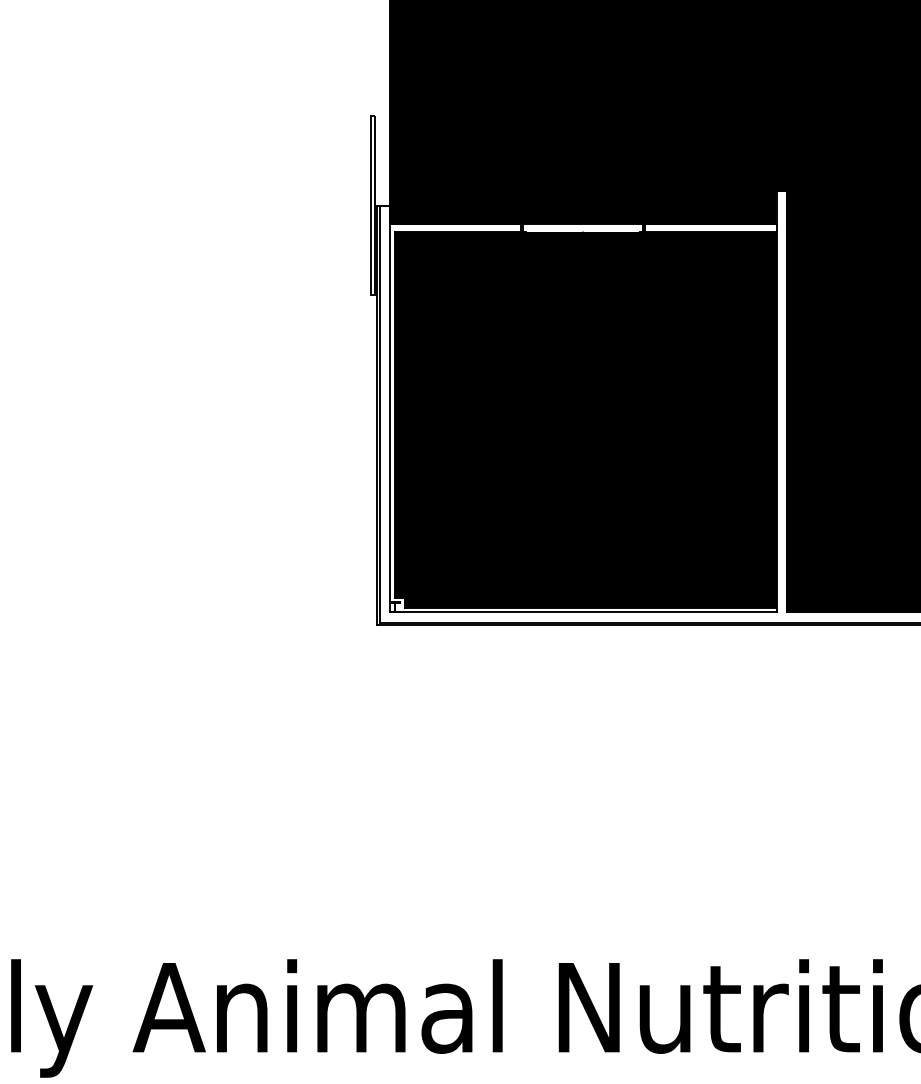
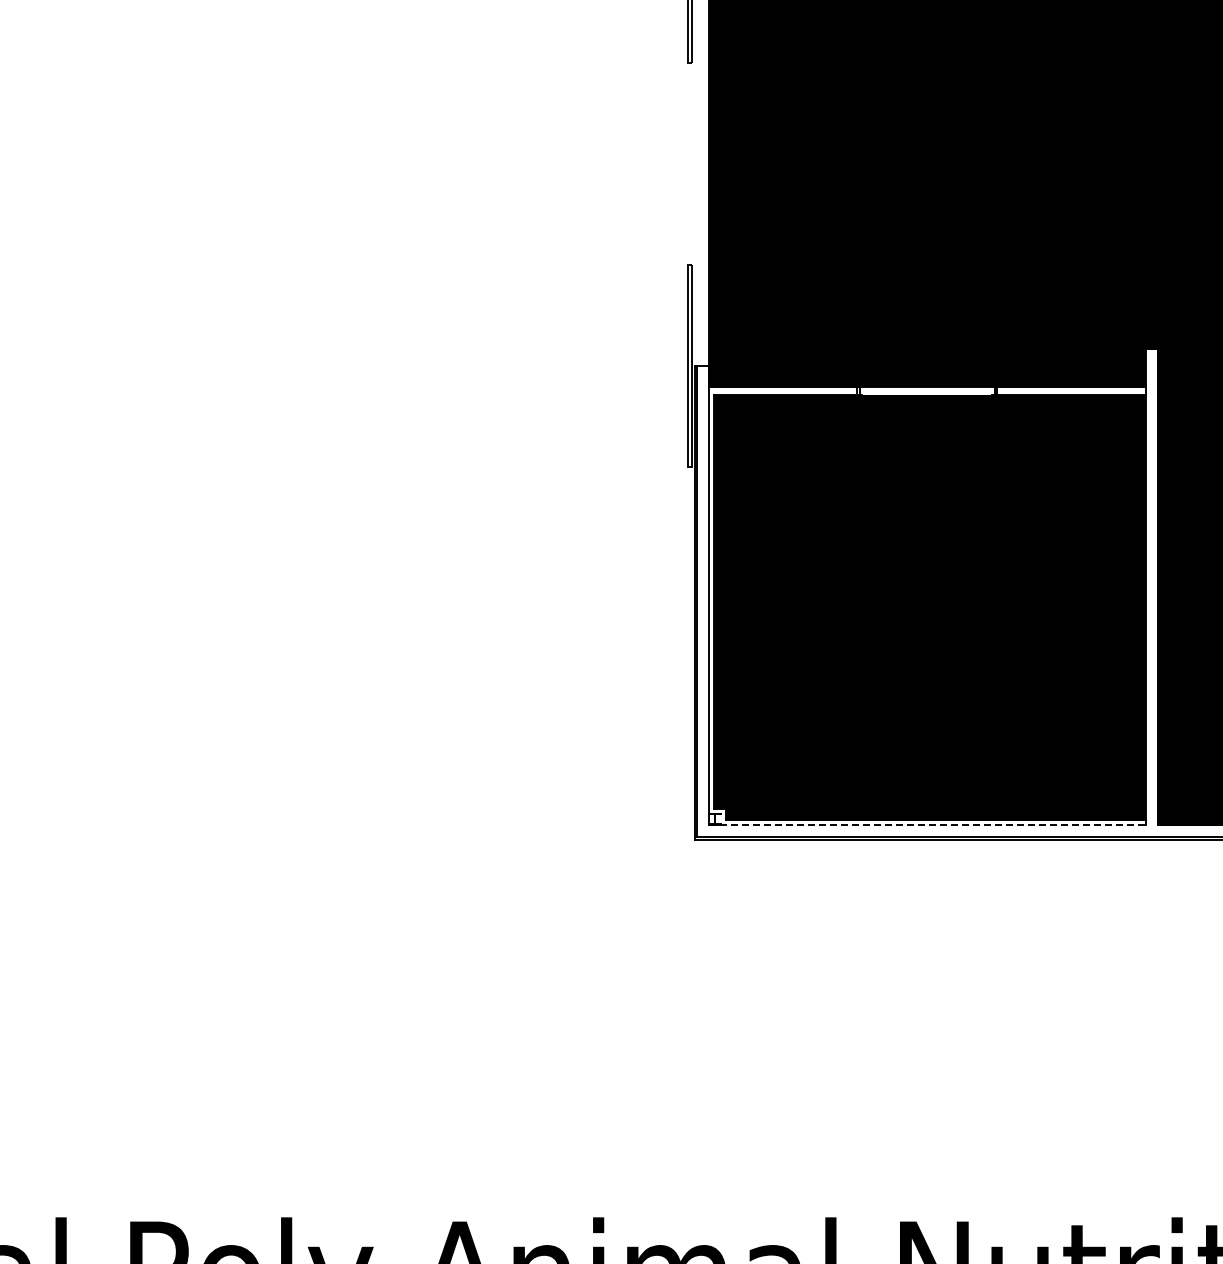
line: (584, 612) -> (928, 825), solid -> dashed

